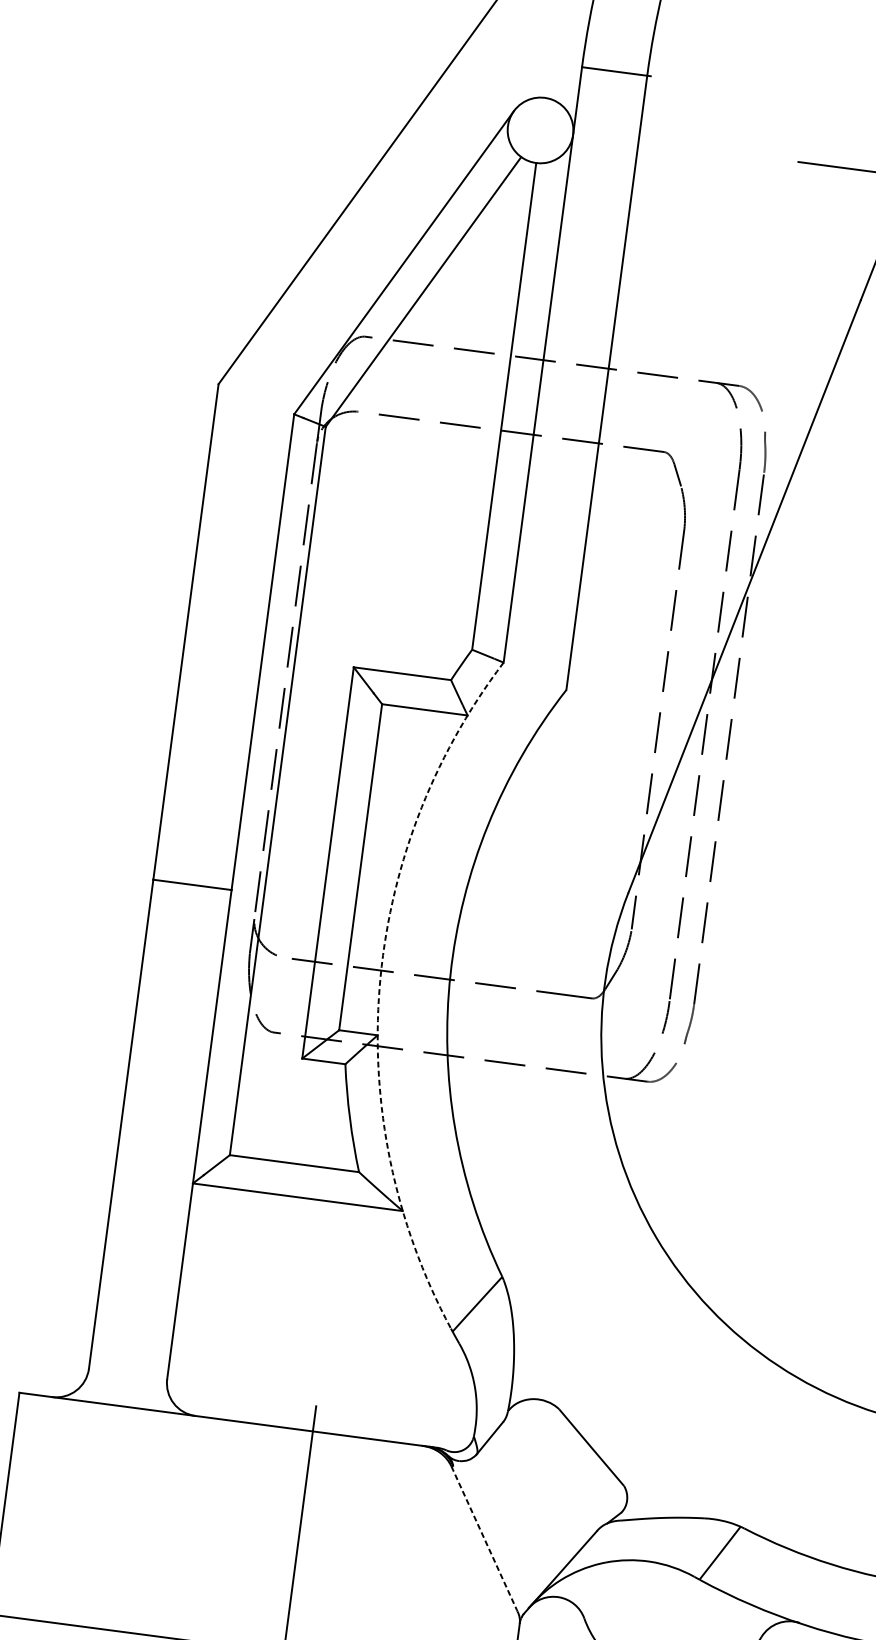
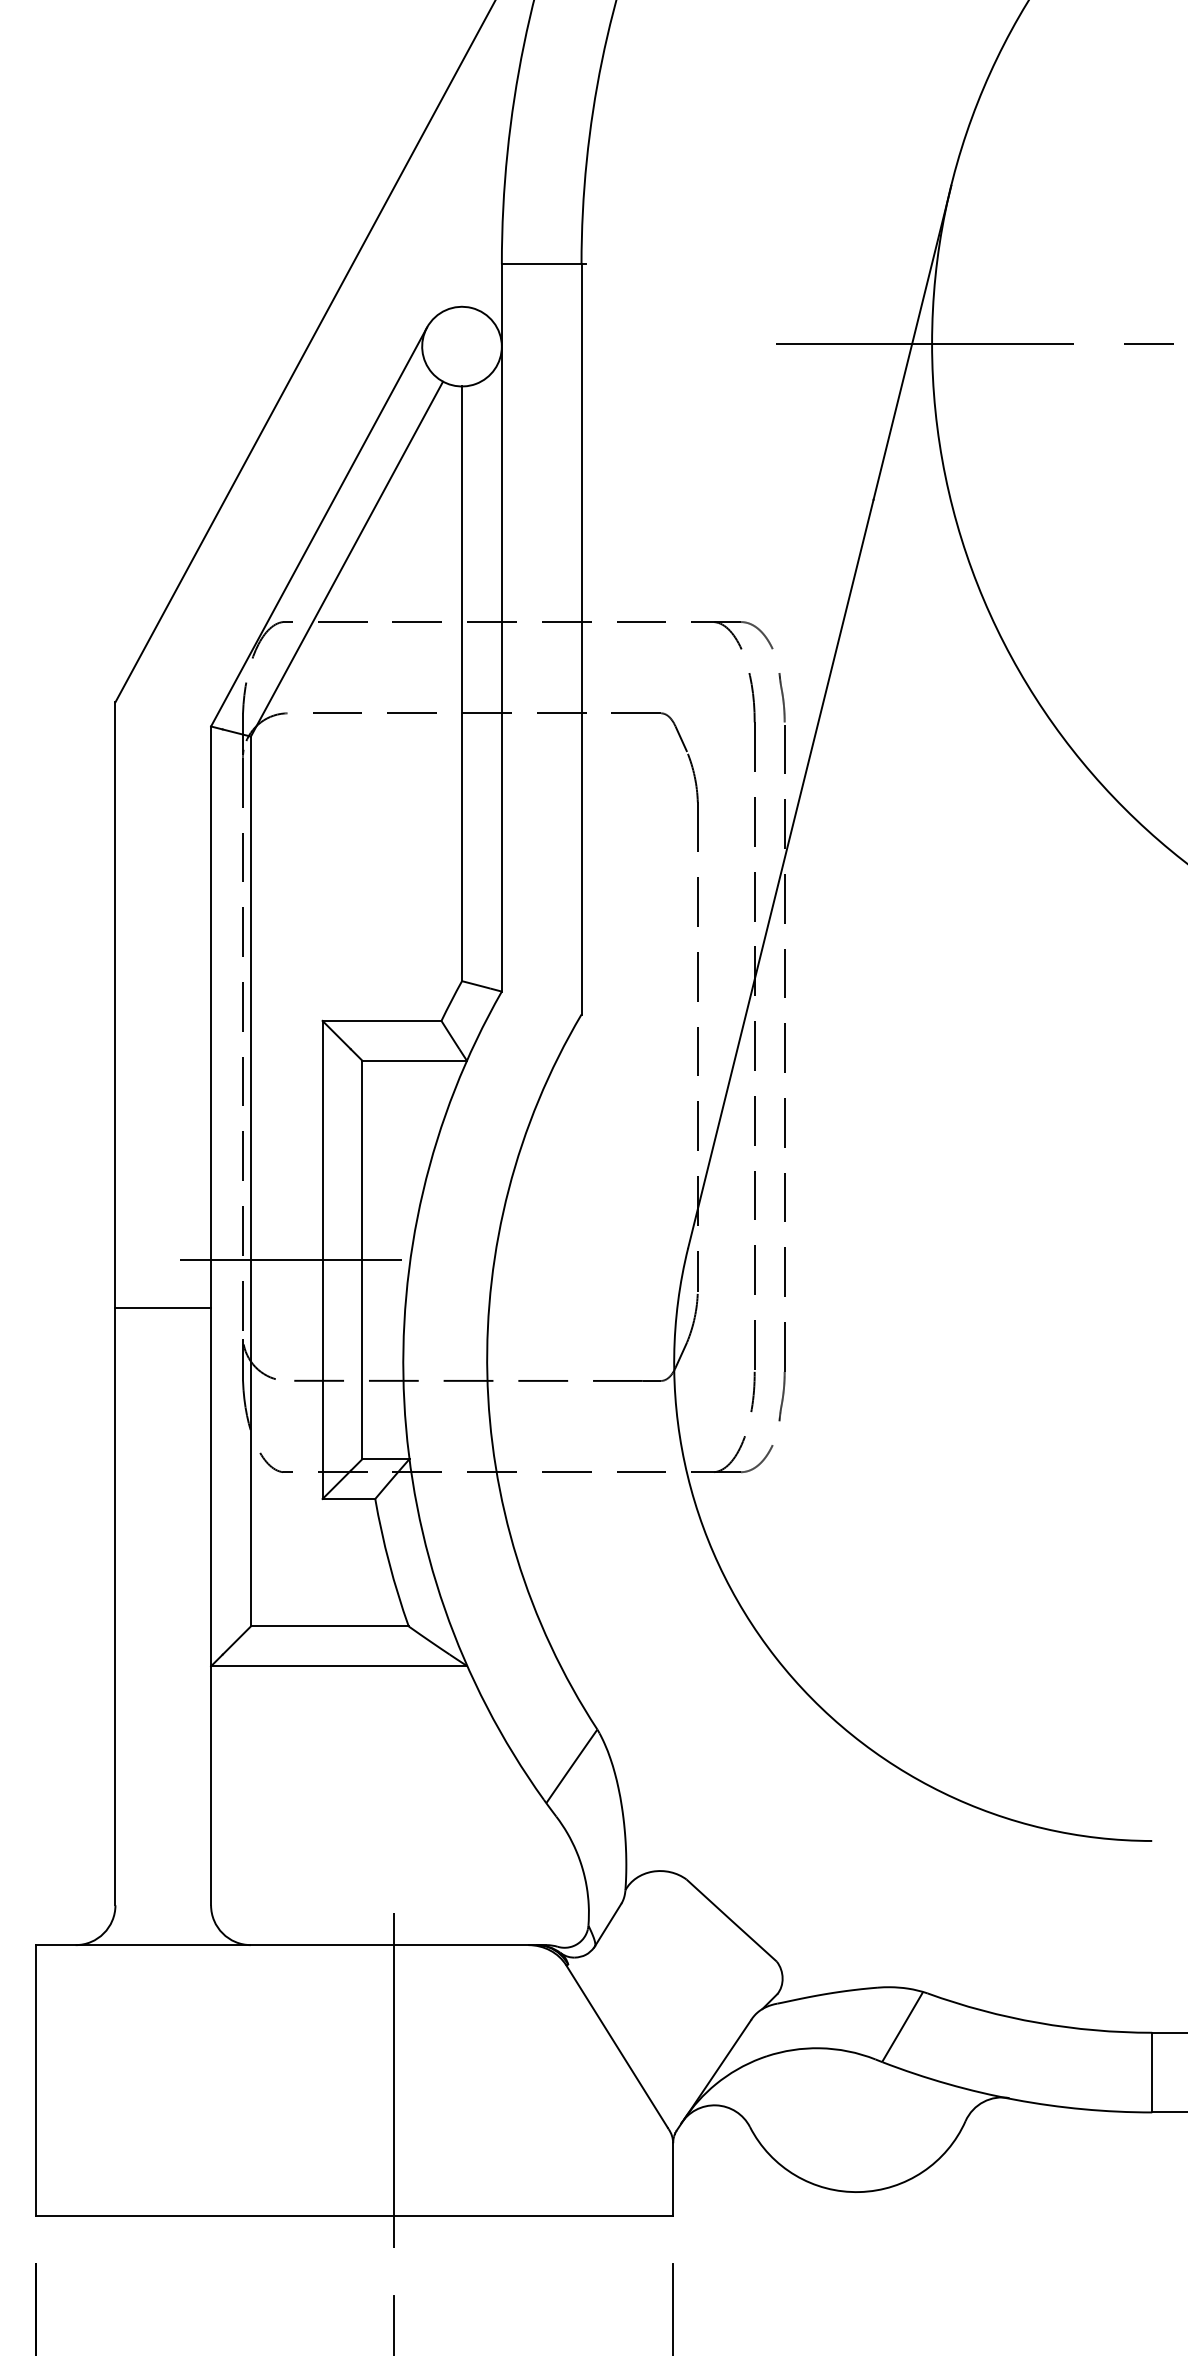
line: (301, 859) -> (290, 1259), added
arc: (379, 987) -> (404, 1401), dashed -> solid
line: (483, 1538) -> (616, 2046), dashed -> solid

